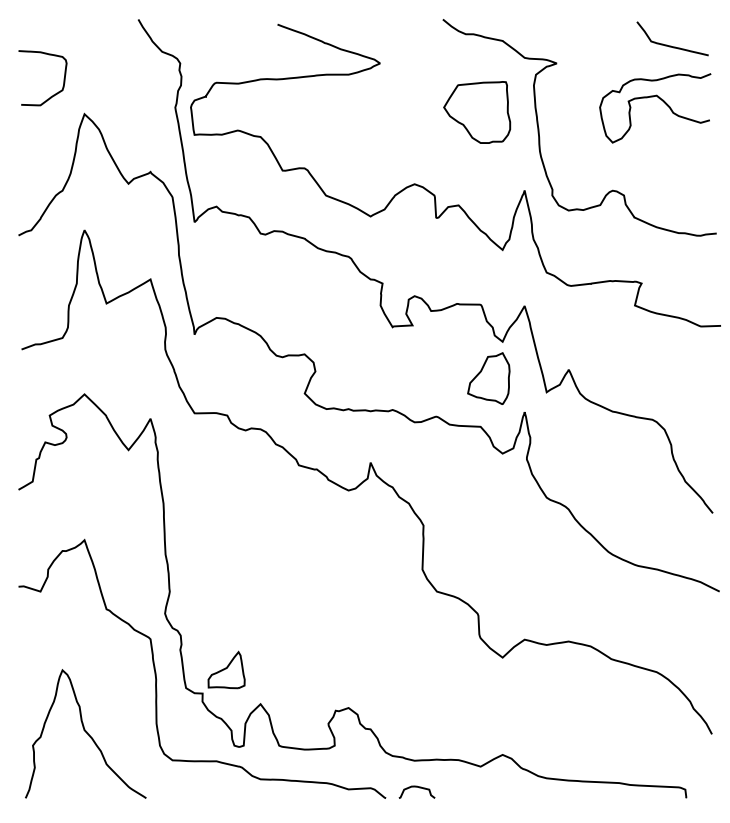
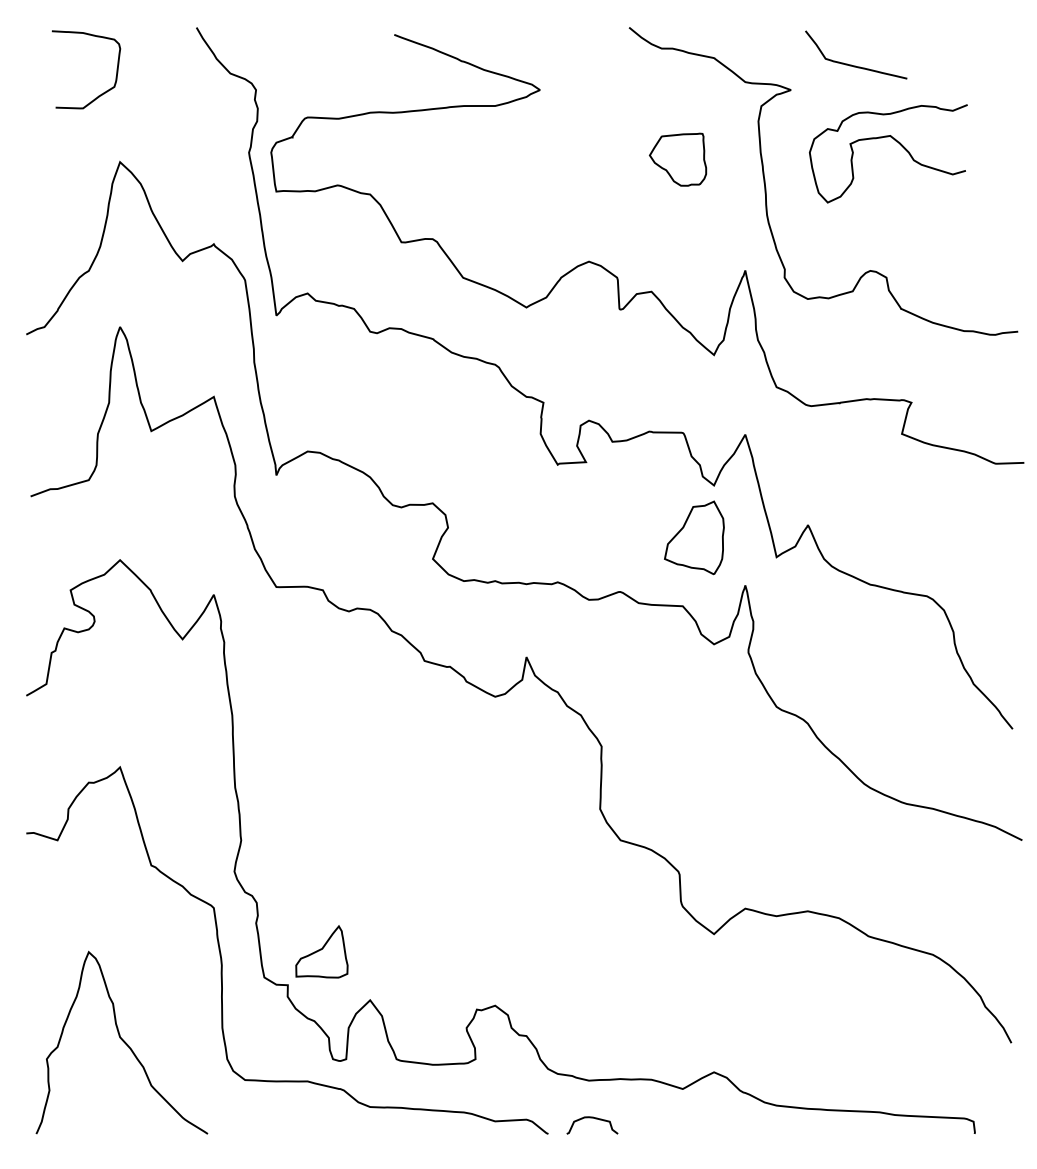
curve: (671, 45) -> (854, 64), moved
curve: (53, 94) -> (101, 92), moved
curve: (659, 99) -> (894, 141), moved
part: (477, 112) -> (678, 159), size x0.6

